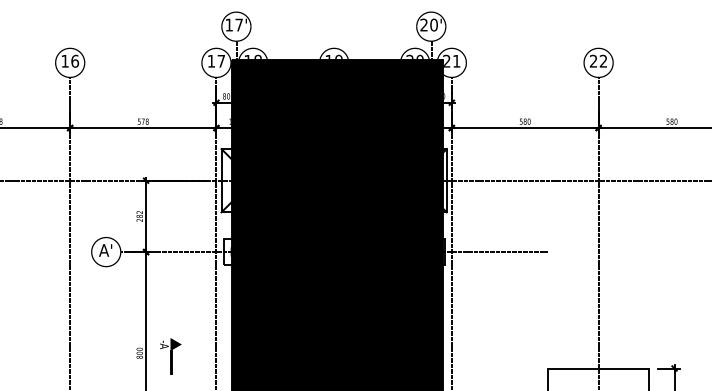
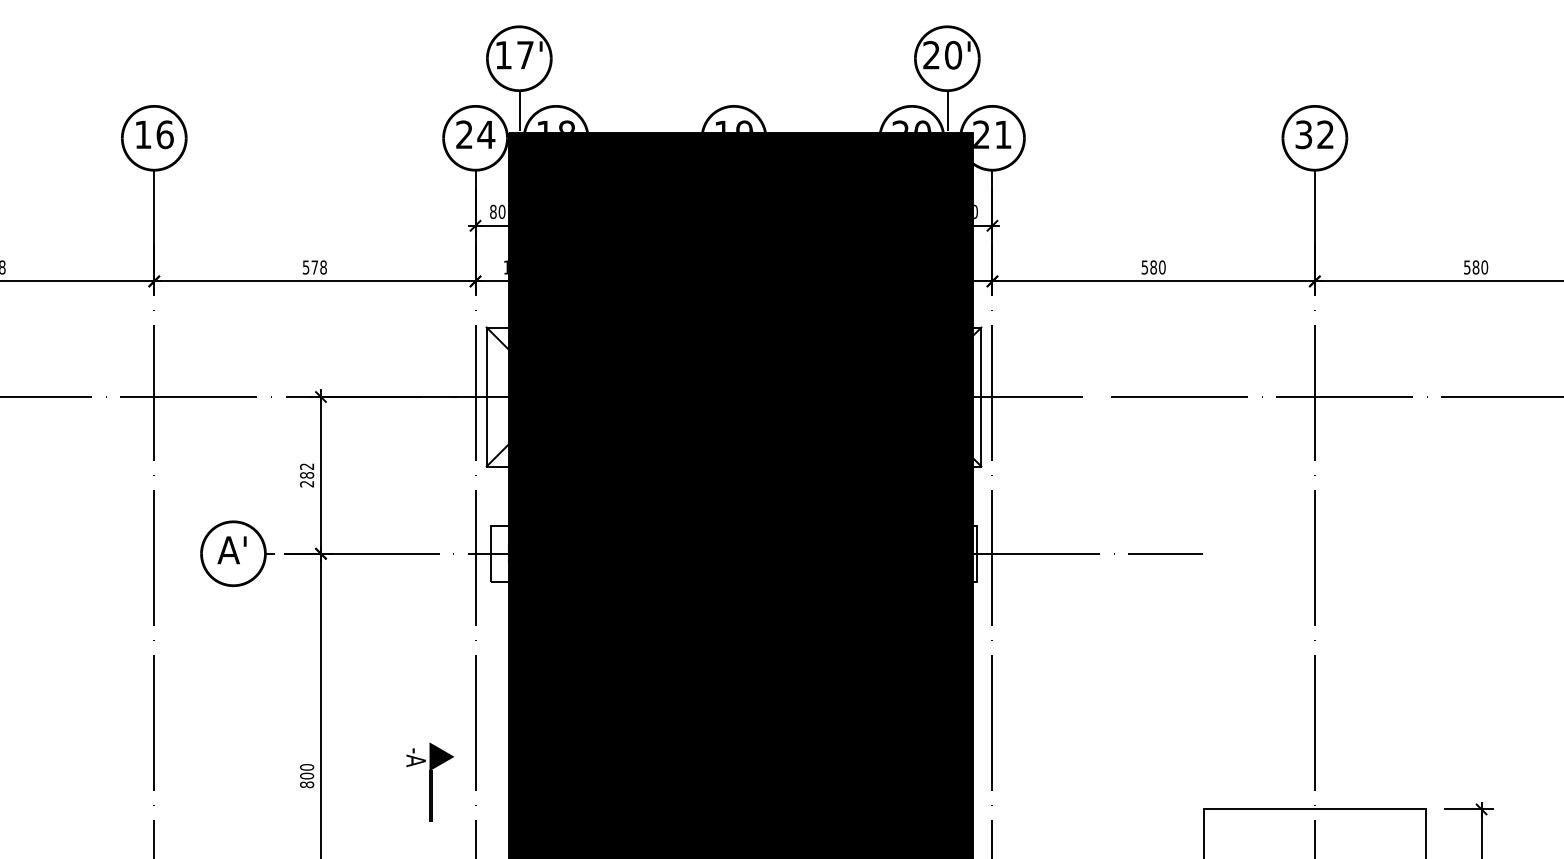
text: (216, 60) -> (475, 132), 17 -> 24
text: (593, 61) -> (1303, 135), 22 -> 32
part: (170, 356) -> (429, 783), moved

